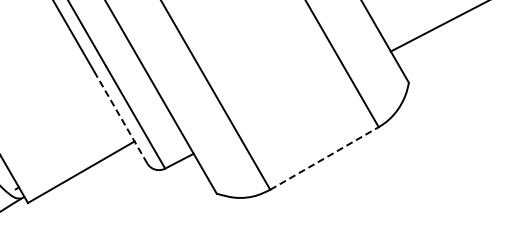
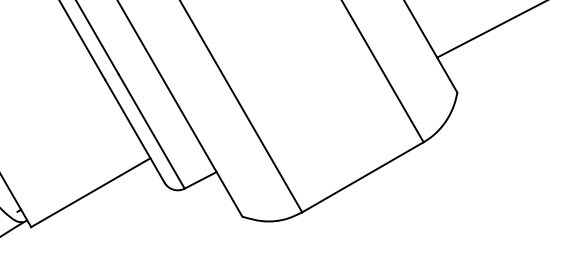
line: (120, 116) -> (134, 130), dashed -> solid
line: (324, 158) -> (362, 177), dashed -> solid

